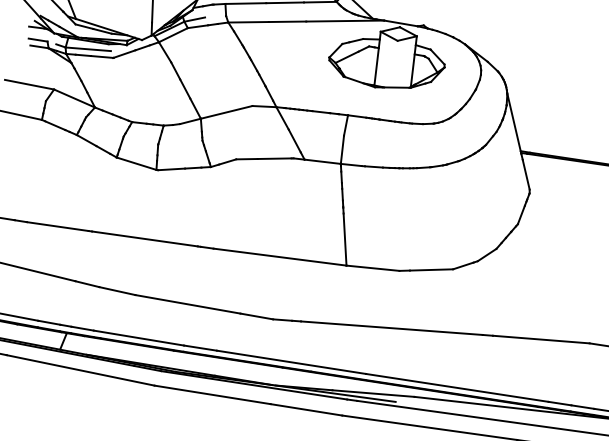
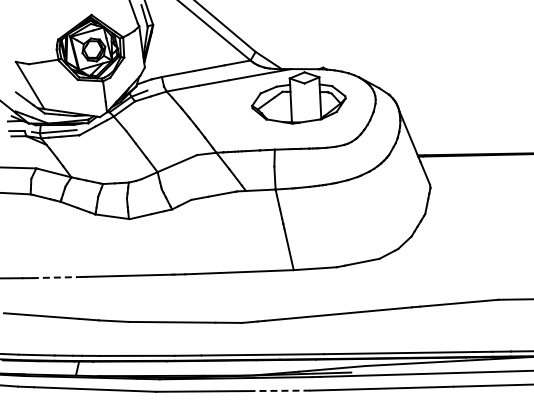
line: (57, 226) -> (57, 277), solid -> dashed
line: (305, 409) -> (280, 390), solid -> dashed

